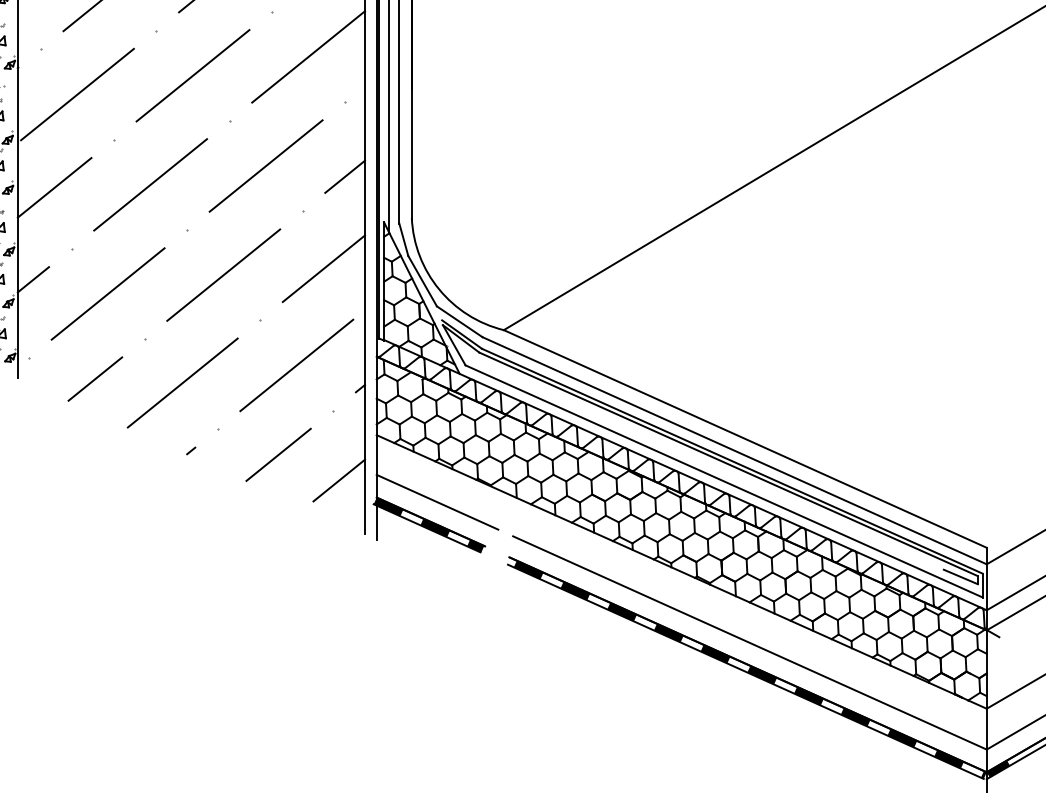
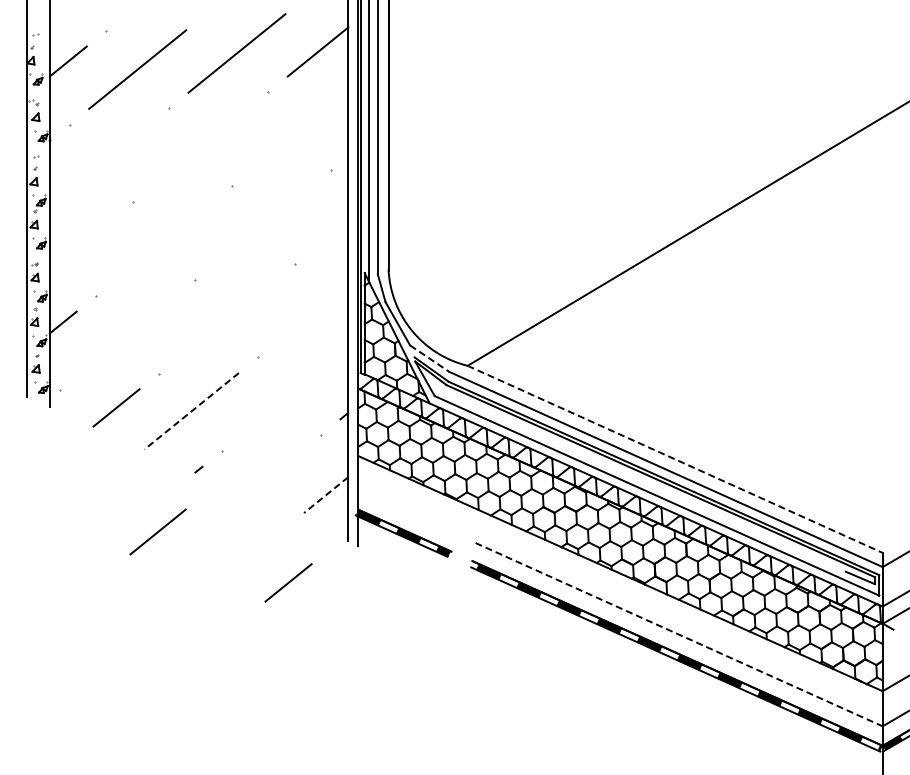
line: (308, 56) -> (299, 130), removed
line: (193, 74) -> (200, 146), removed
line: (76, 94) -> (100, 163), removed
line: (265, 165) -> (262, 224), removed
line: (345, 176) -> (331, 233), removed
line: (149, 184) -> (163, 240), removed
line: (54, 187) -> (81, 243), removed
line: (323, 268) -> (312, 312), removed
line: (223, 275) -> (226, 318), removed
line: (108, 293) -> (127, 334), removed
line: (459, 321) -> (429, 358), solid -> dashed
line: (296, 364) -> (289, 395), removed
line: (182, 383) -> (191, 411), solid -> dashed
line: (745, 439) -> (675, 459), solid -> dashed
line: (277, 454) -> (157, 531), moved
line: (338, 481) -> (325, 495), solid -> dashed
line: (437, 501) -> (410, 513), removed
line: (295, 582) -> (288, 582), added
line: (750, 642) -> (679, 634), solid -> dashed

